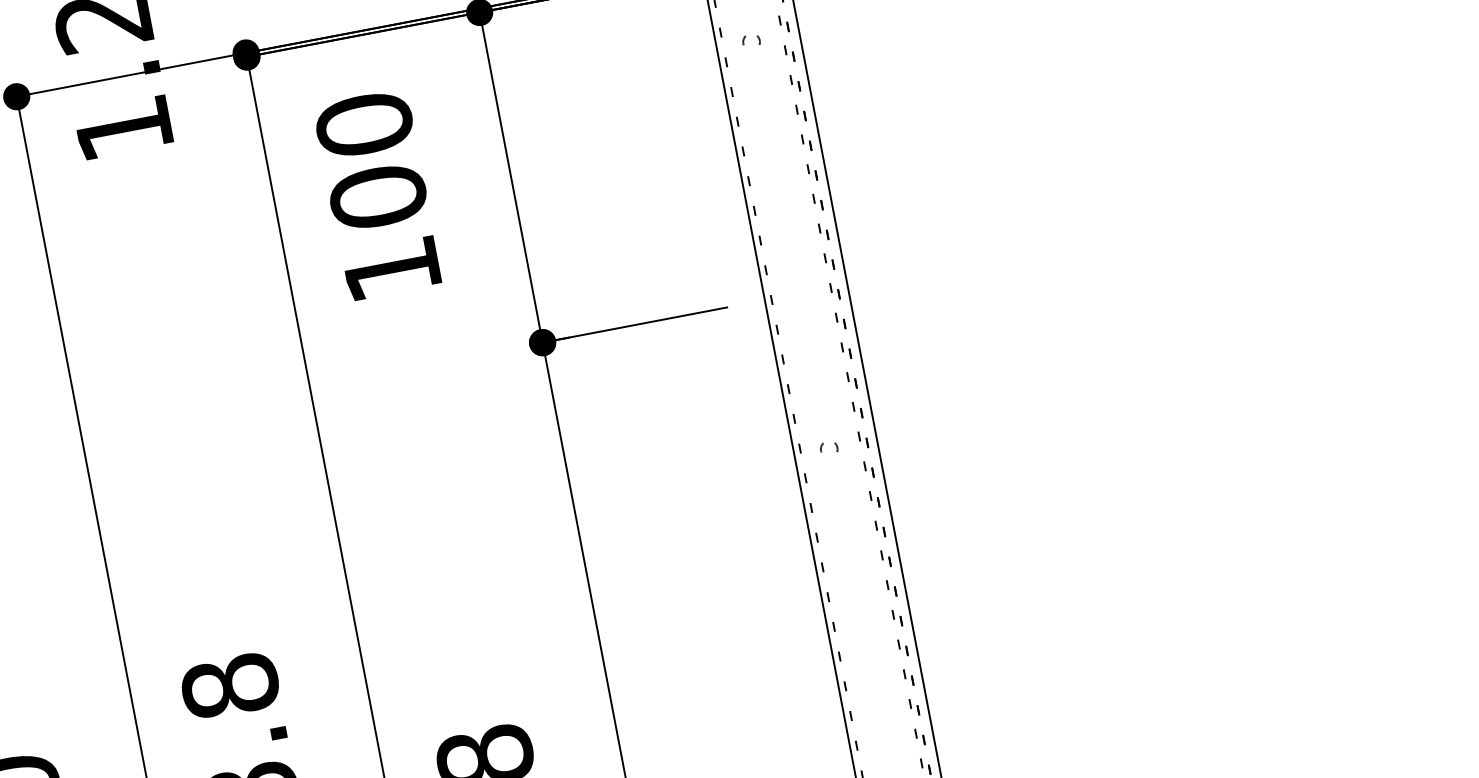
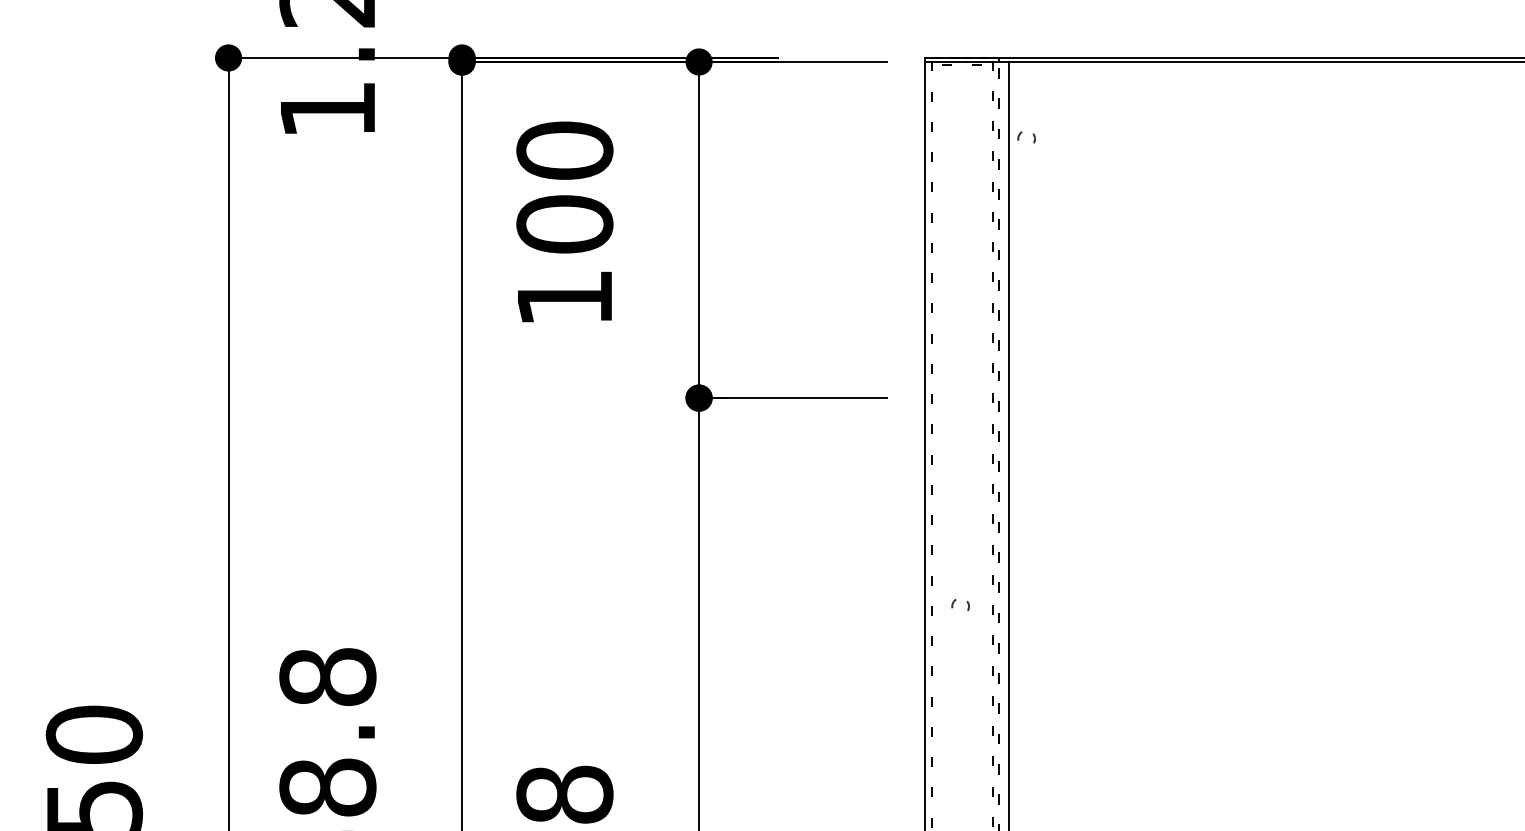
part: (744, 39) -> (1020, 135), moved
part: (828, 447) -> (960, 604), moved

